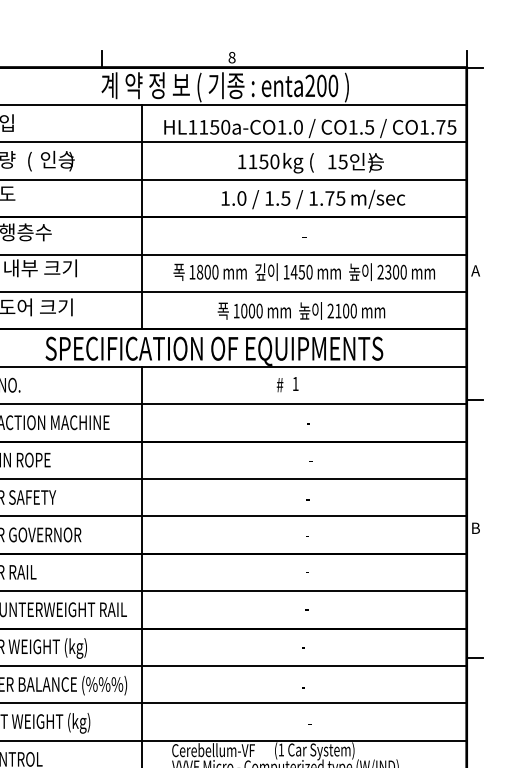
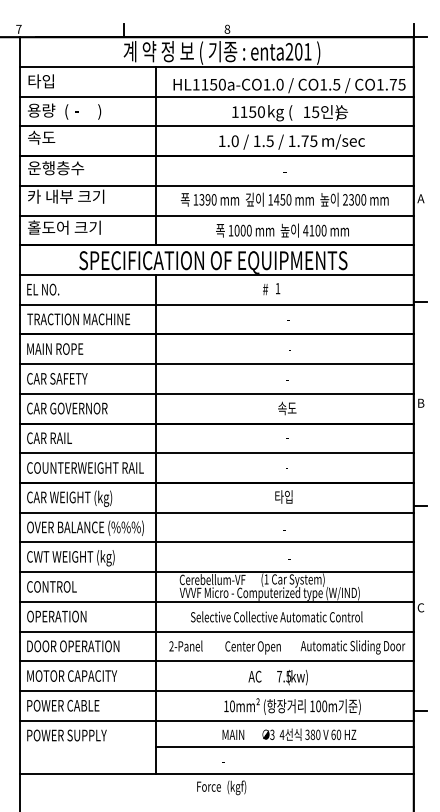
text: (332, 85) -> (307, 51), enta200 -> enta201
text: (57, 159) -> (88, 110), 인승 -> -
text: (203, 271) -> (204, 199), 1800 -> 1390
text: (330, 310) -> (305, 230), 2100 -> 4100
text: (307, 534) -> (287, 408), - -> 속도
text: (302, 645) -> (283, 496), - -> 타입

